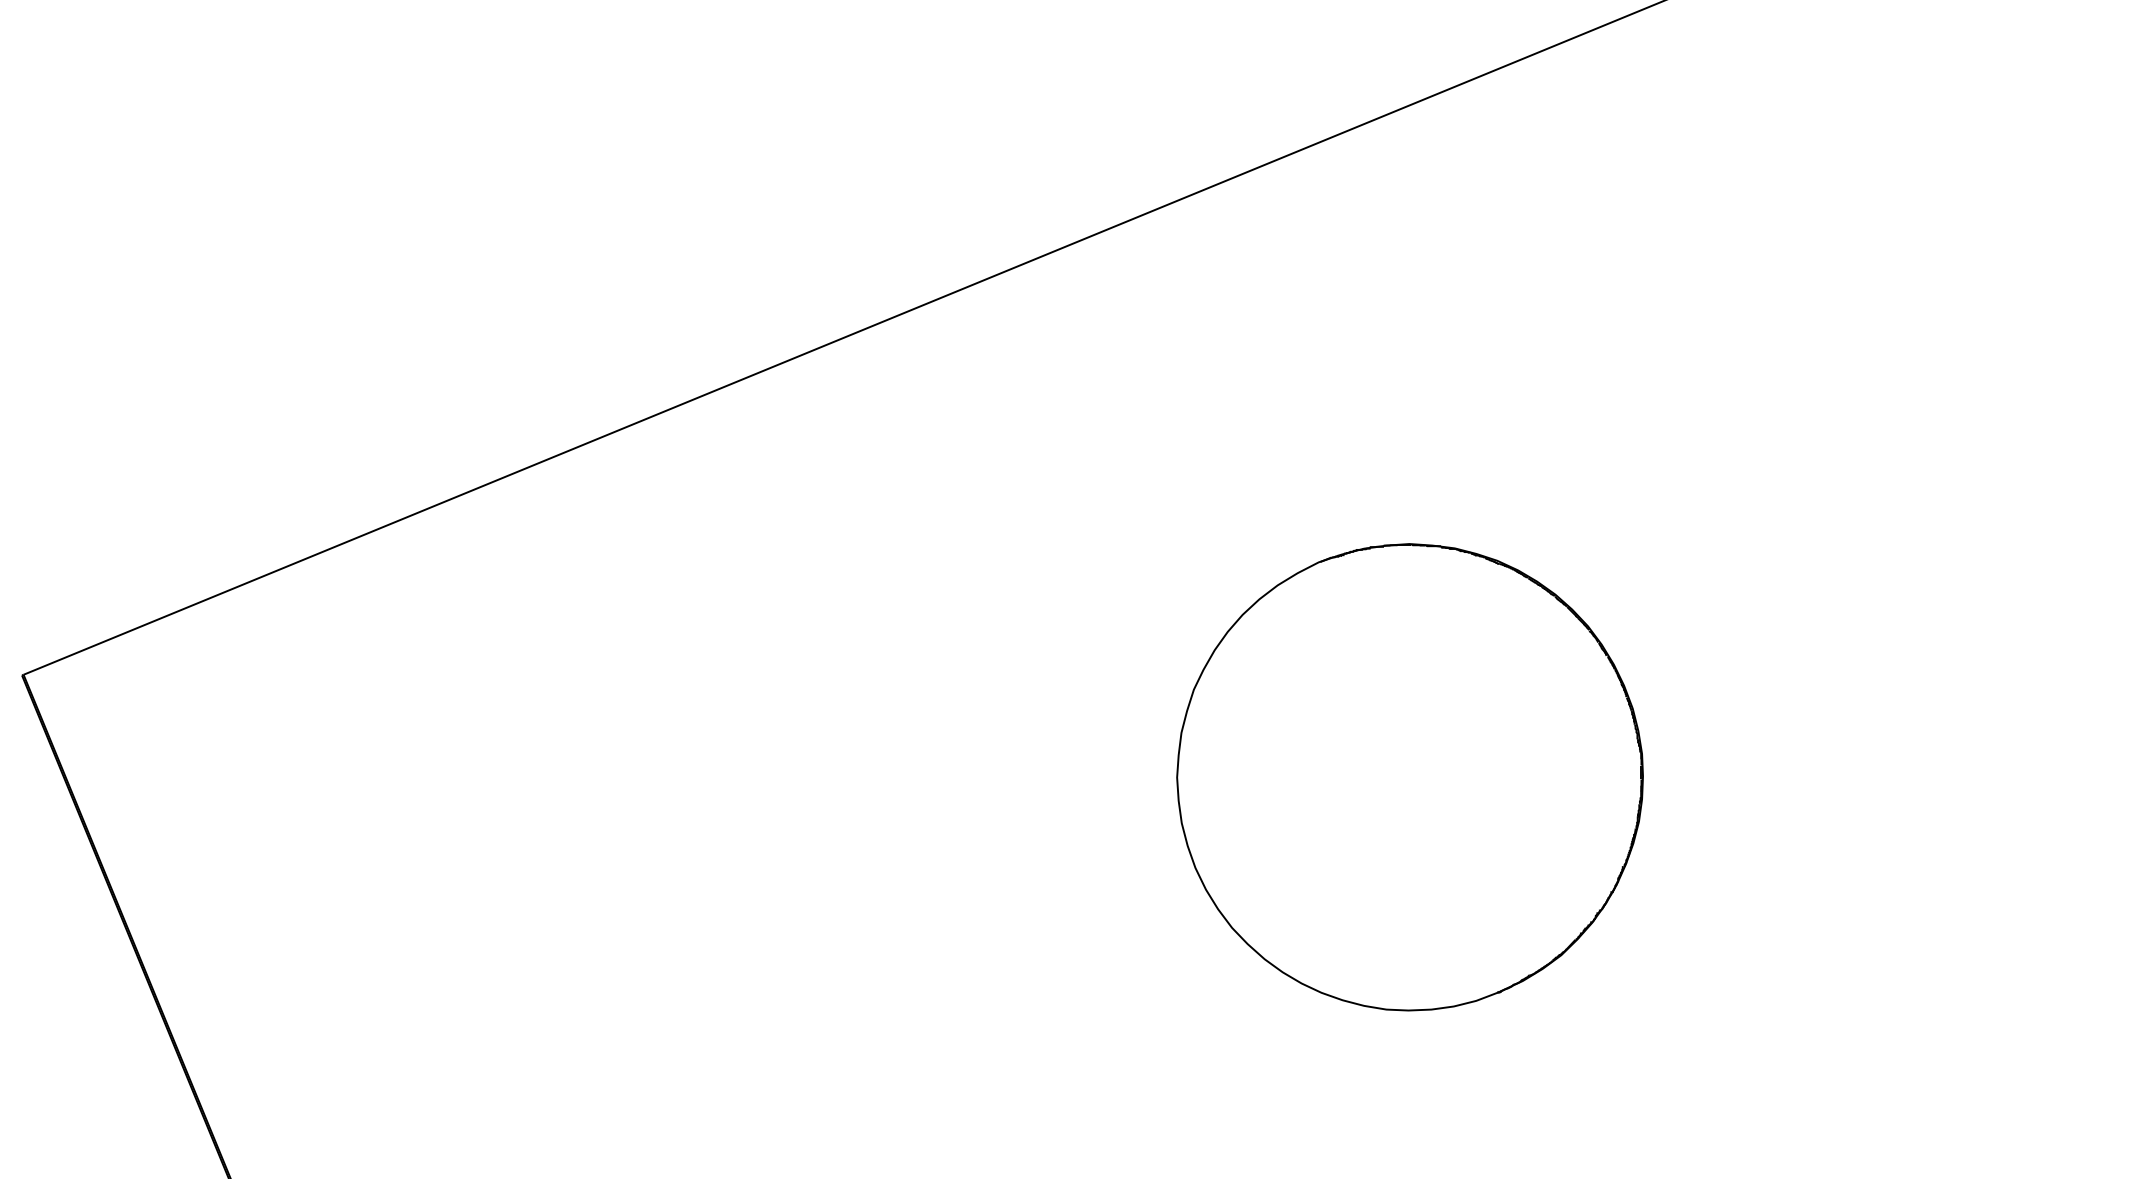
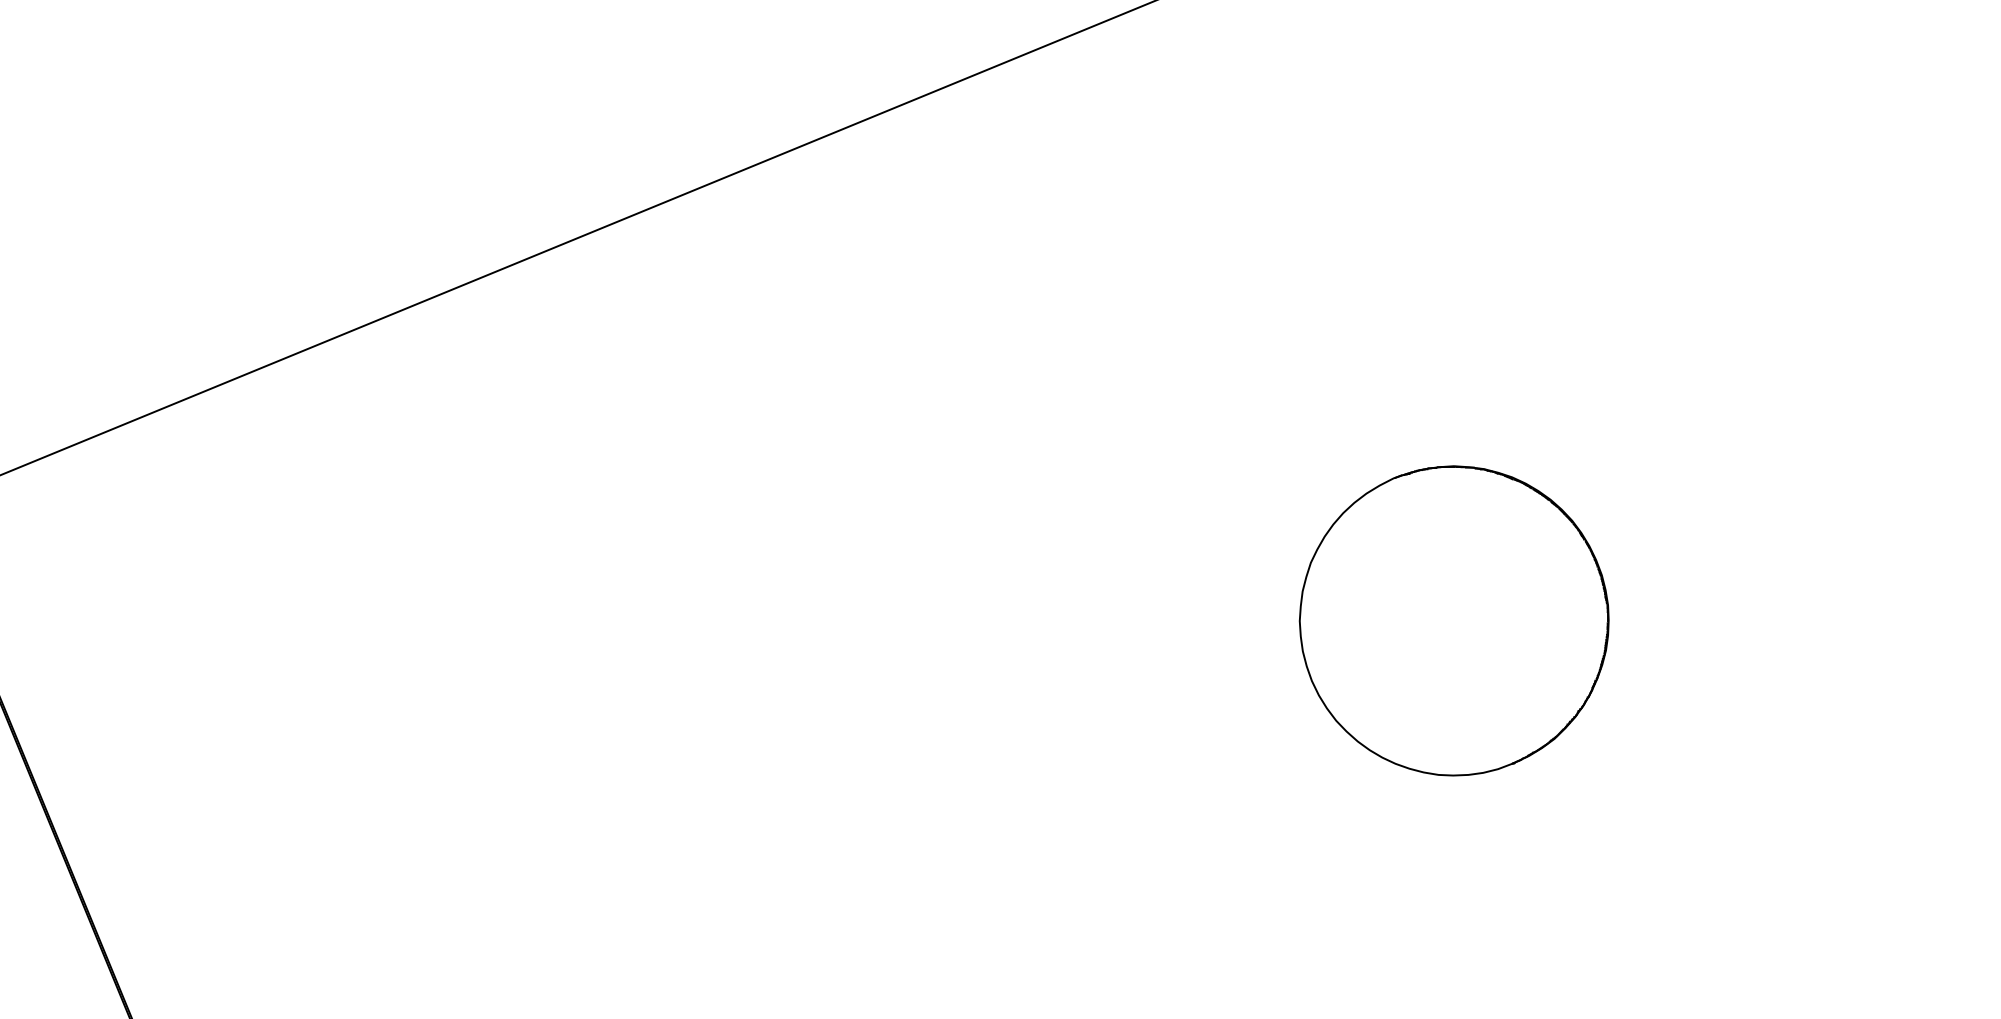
part: (1409, 777) -> (1453, 621), size x0.6

